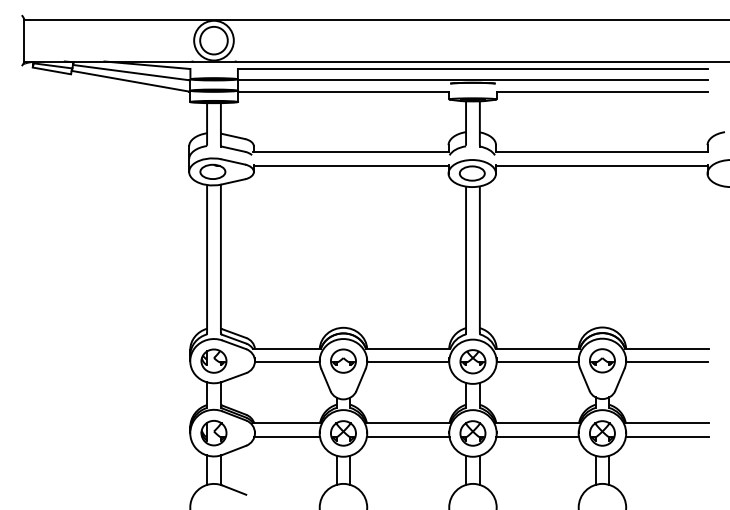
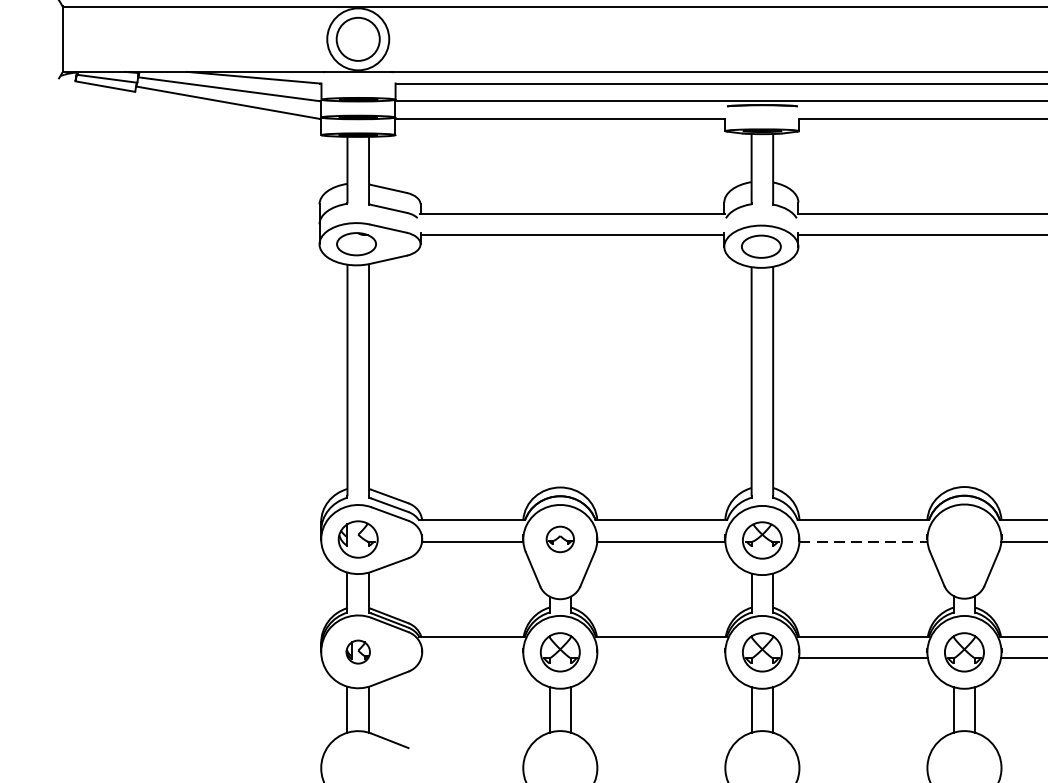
part: (343, 360) -> (560, 538), size x0.7
part: (602, 360) -> (964, 538), removed
line: (538, 362) -> (864, 541), solid -> dashed
part: (213, 433) -> (357, 652), size x0.6
line: (287, 437) -> (472, 658), removed
line: (407, 437) -> (660, 658), removed

